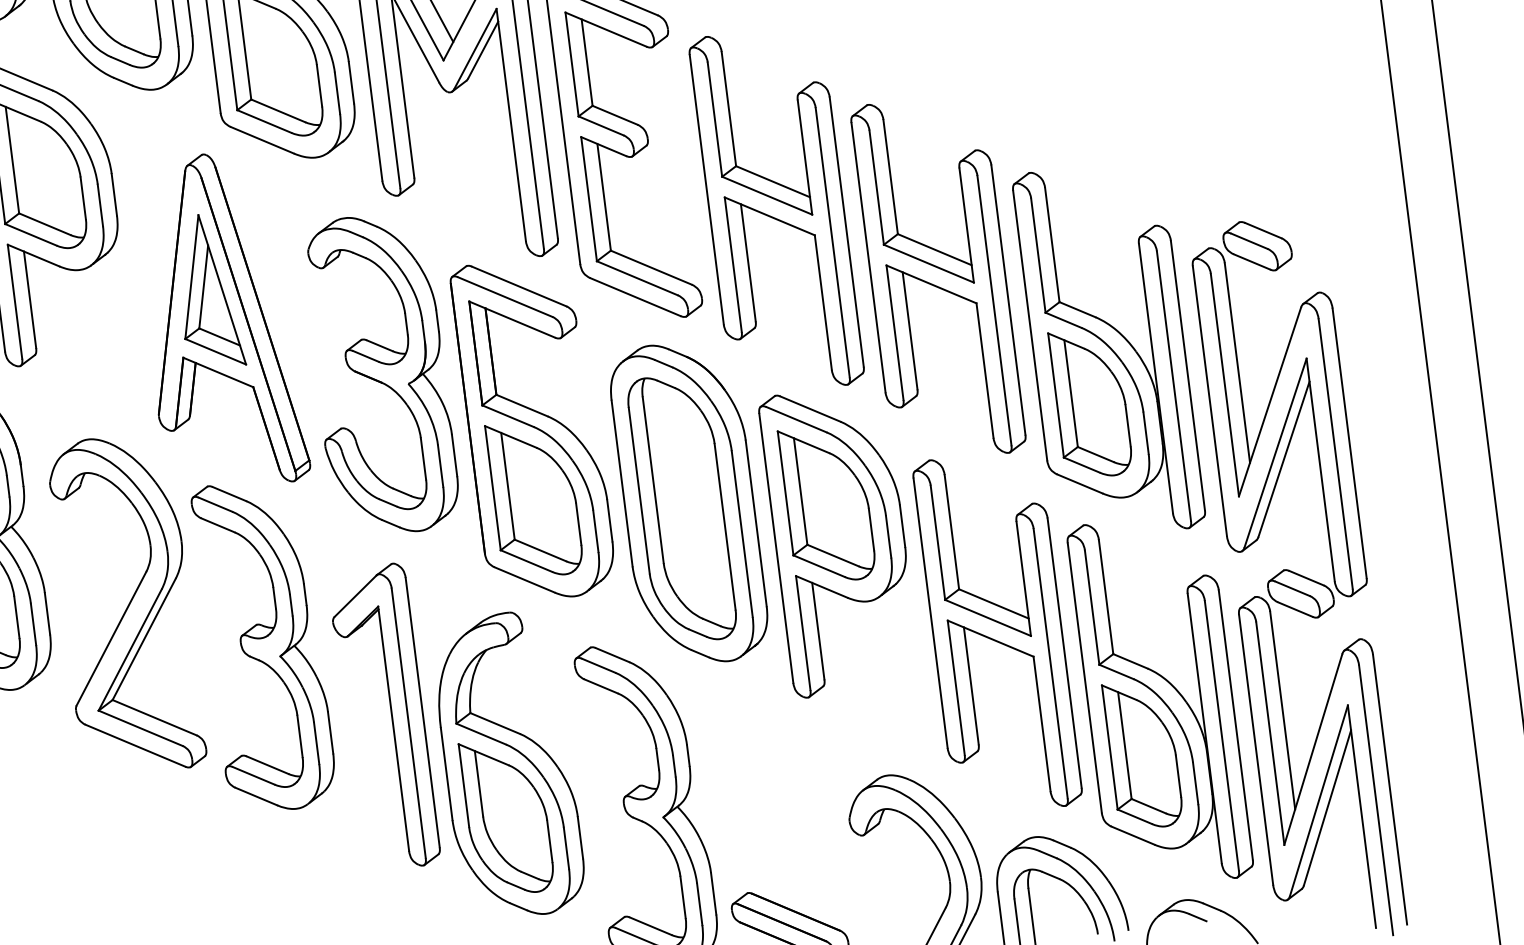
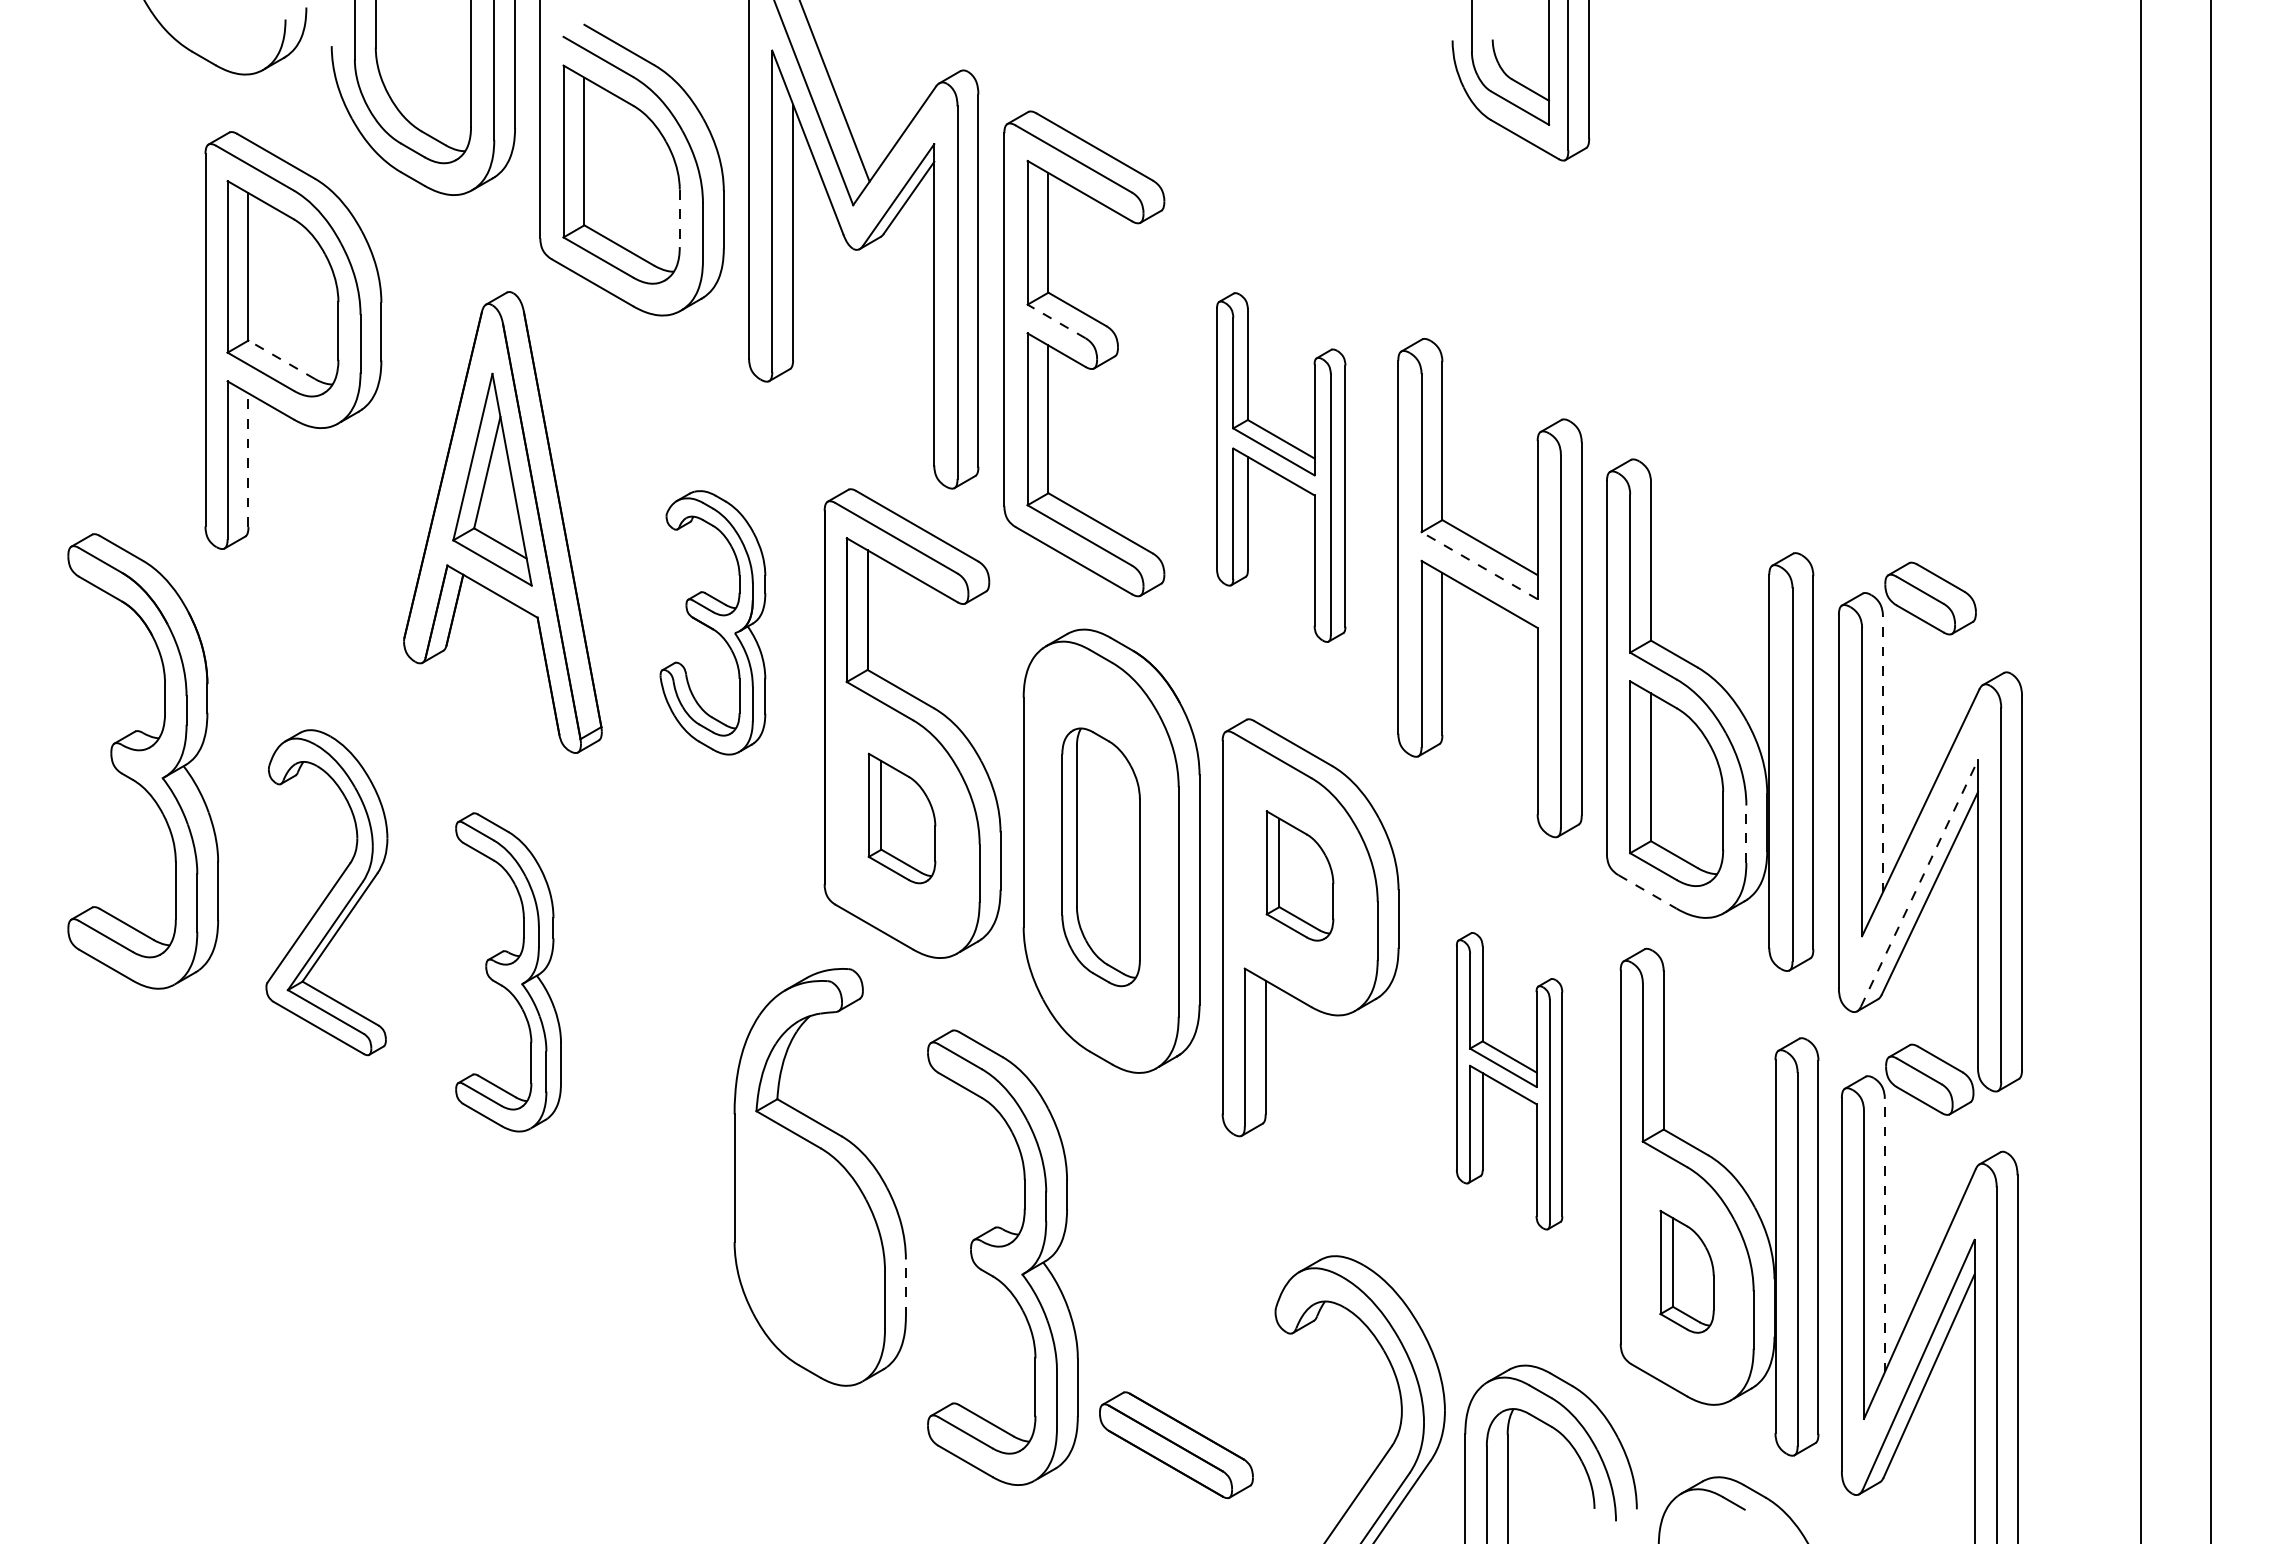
line: (319, 85) -> (679, 218), solid -> dashed
line: (601, 125) -> (1056, 321), solid -> dashed
part: (776, 210) -> (1280, 467), size x0.7
line: (44, 224) -> (281, 359), solid -> dashed
line: (928, 263) -> (1479, 565), solid -> dashed
line: (30, 300) -> (248, 460), solid -> dashed
line: (1237, 362) -> (1882, 753), solid -> dashed
part: (380, 374) -> (712, 622), size x0.6
line: (1146, 433) -> (1746, 834), solid -> dashed
line: (1275, 453) -> (1919, 883), solid -> dashed
line: (1080, 484) -> (1648, 892), solid -> dashed
part: (534, 499) -> (901, 818), size x0.6
part: (827, 503) -> (1299, 875), size x0.6
part: (681, 509) -> (1100, 857), size x0.7
part: (125, 604) -> (326, 892), size x0.7
part: (997, 633) -> (1509, 1081), size x0.6
part: (264, 646) -> (508, 972), size x0.7
line: (1282, 710) -> (1884, 1235), solid -> dashed
part: (391, 716) -> (669, 1090), removed
part: (1142, 754) -> (1686, 1271), size x0.6
part: (507, 816) -> (809, 1246), removed
line: (580, 838) -> (905, 1288), solid -> dashed

